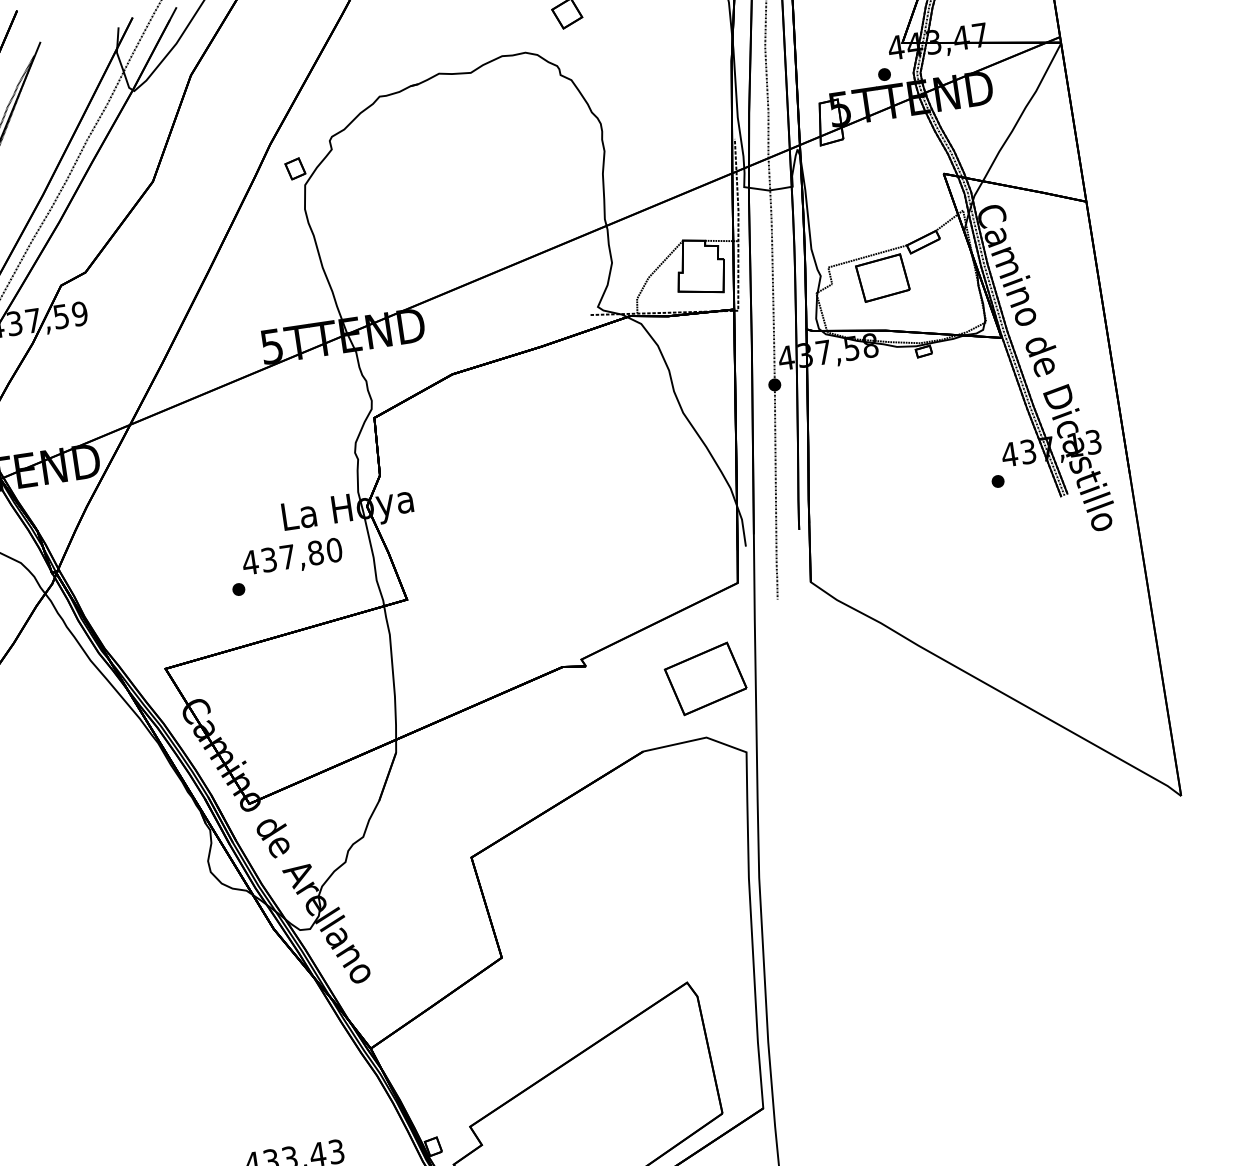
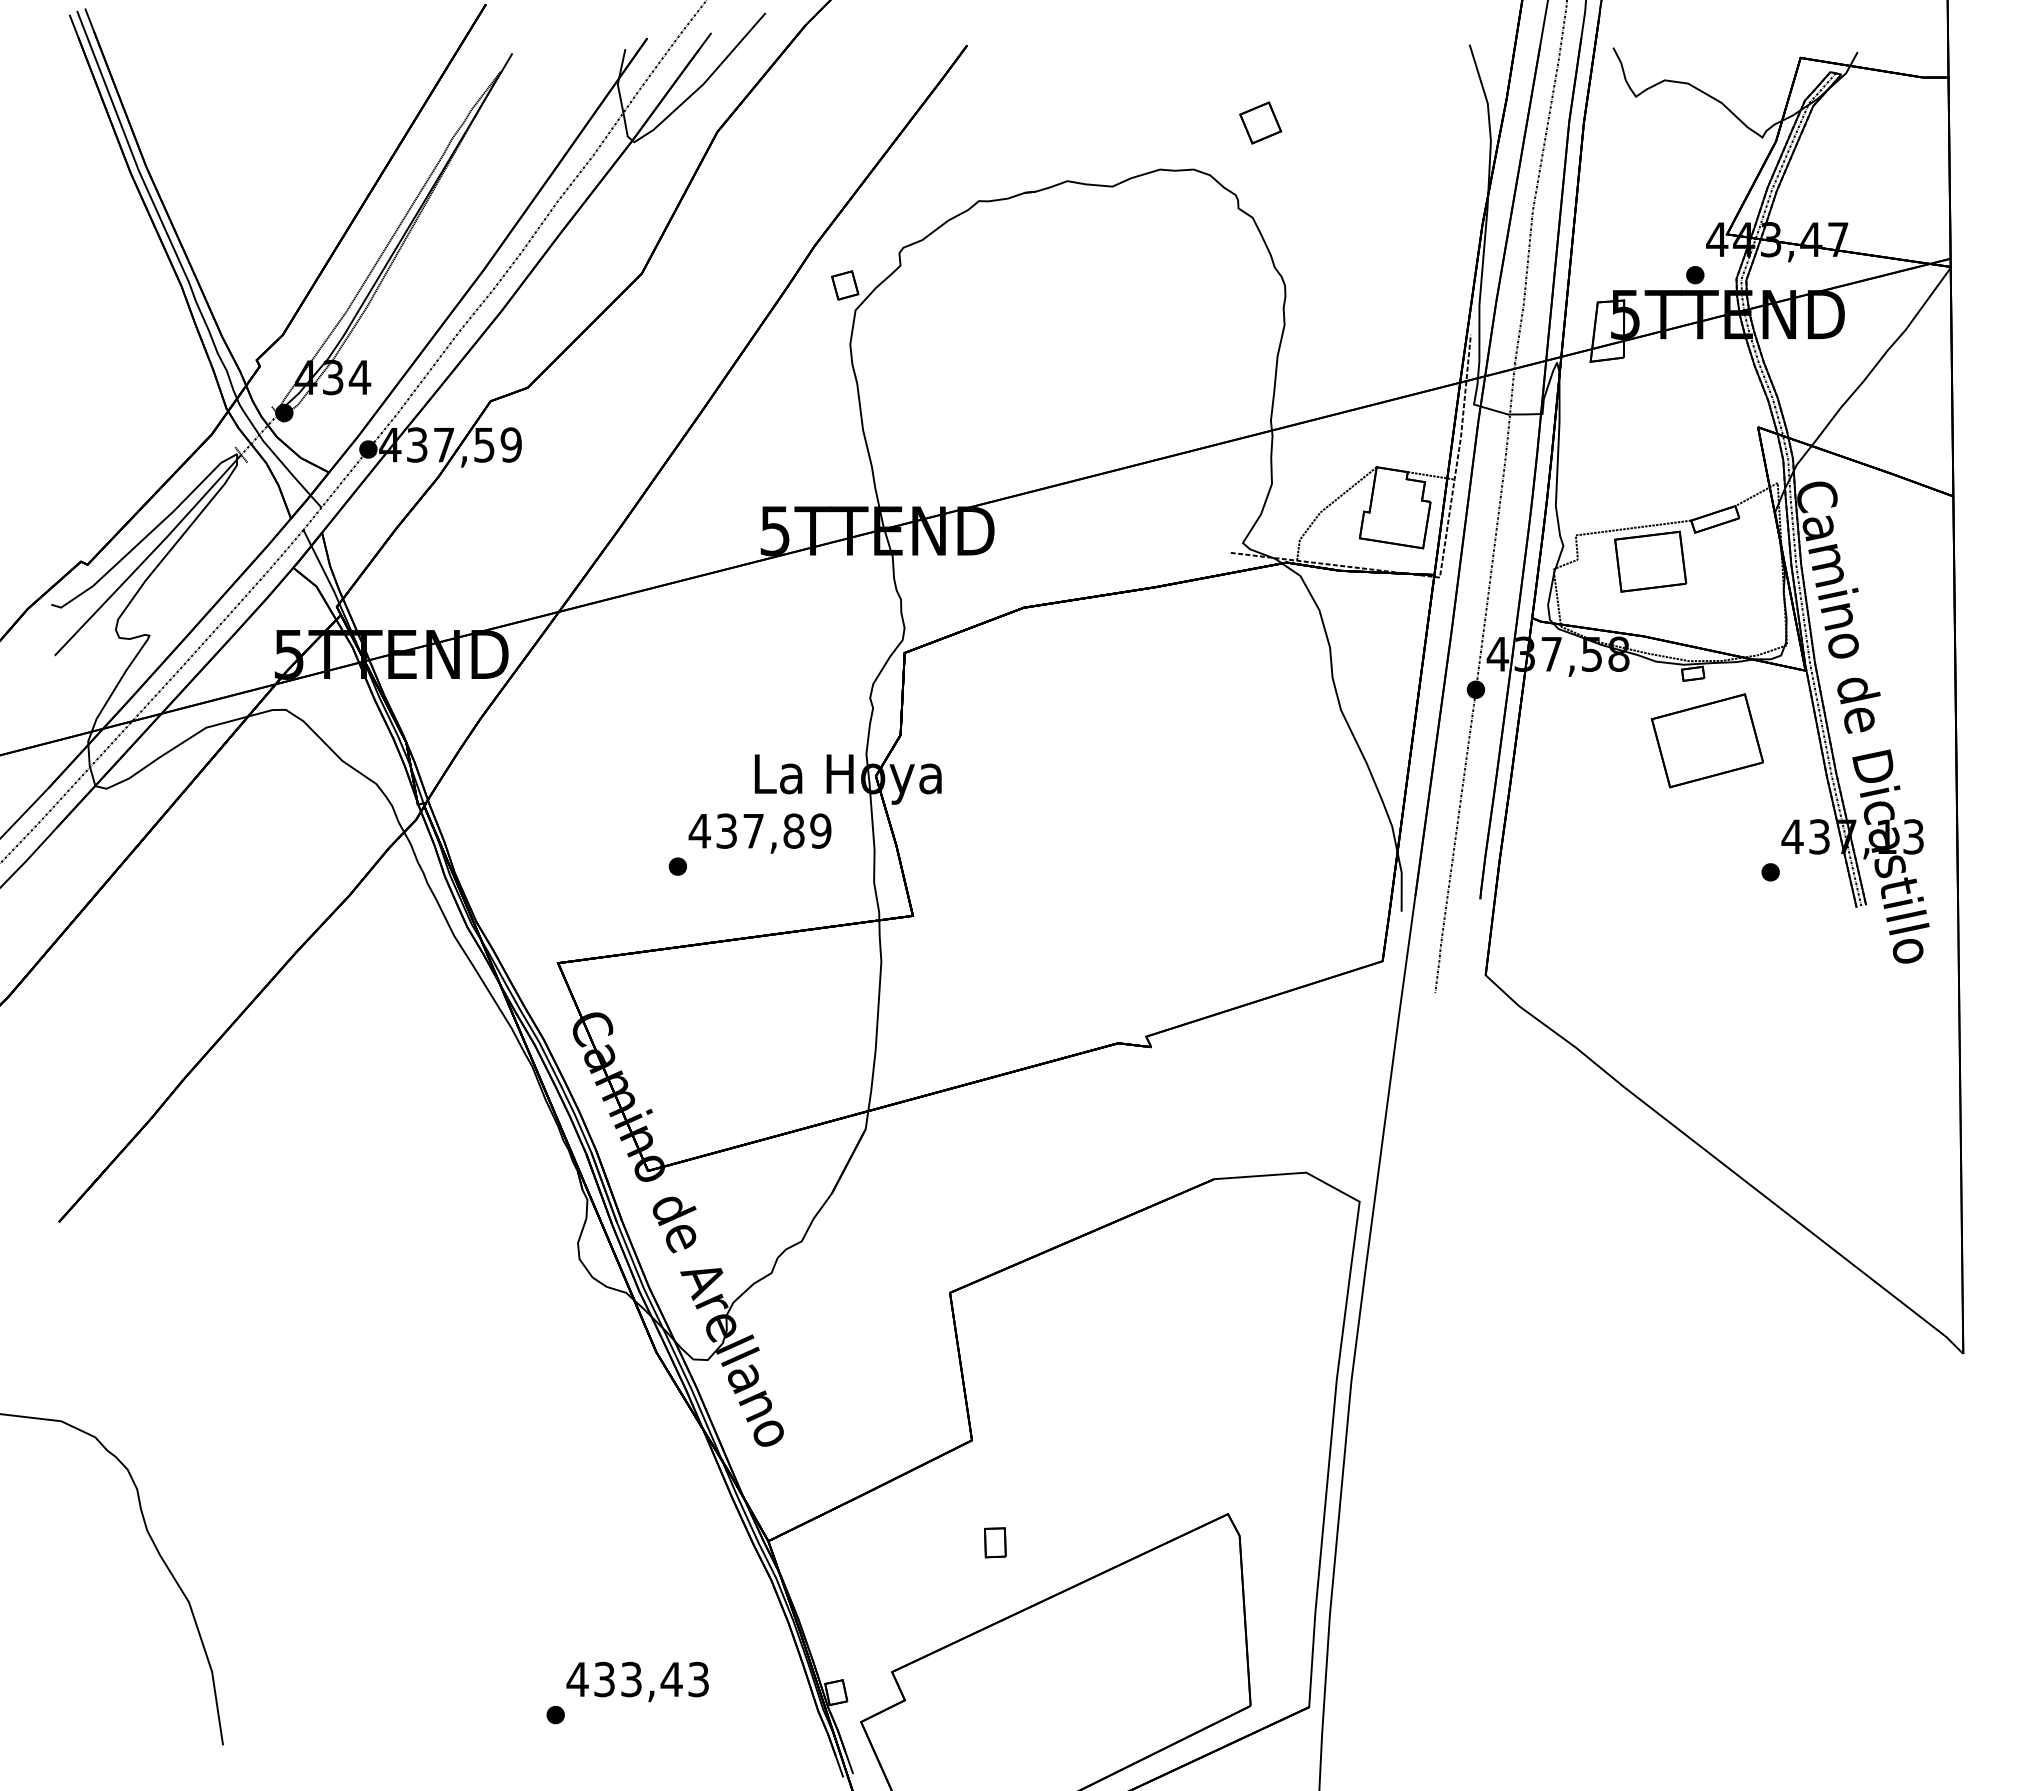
text: (334, 549) -> (820, 830), 437,80 -> 437,89
part: (705, 678) -> (1706, 740), moved
part: (528, 1026) -> (995, 1542), added

